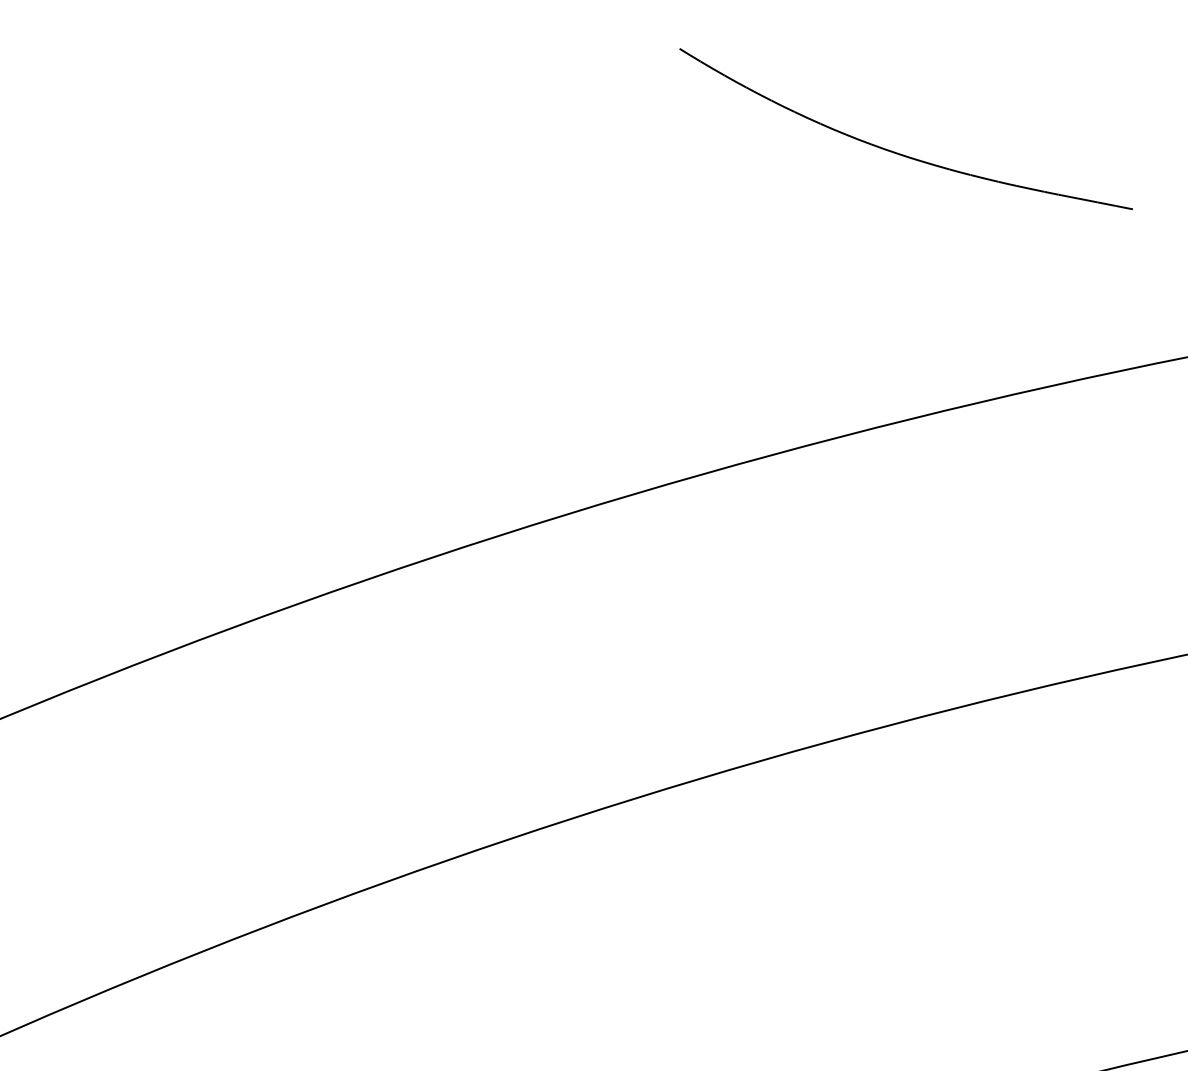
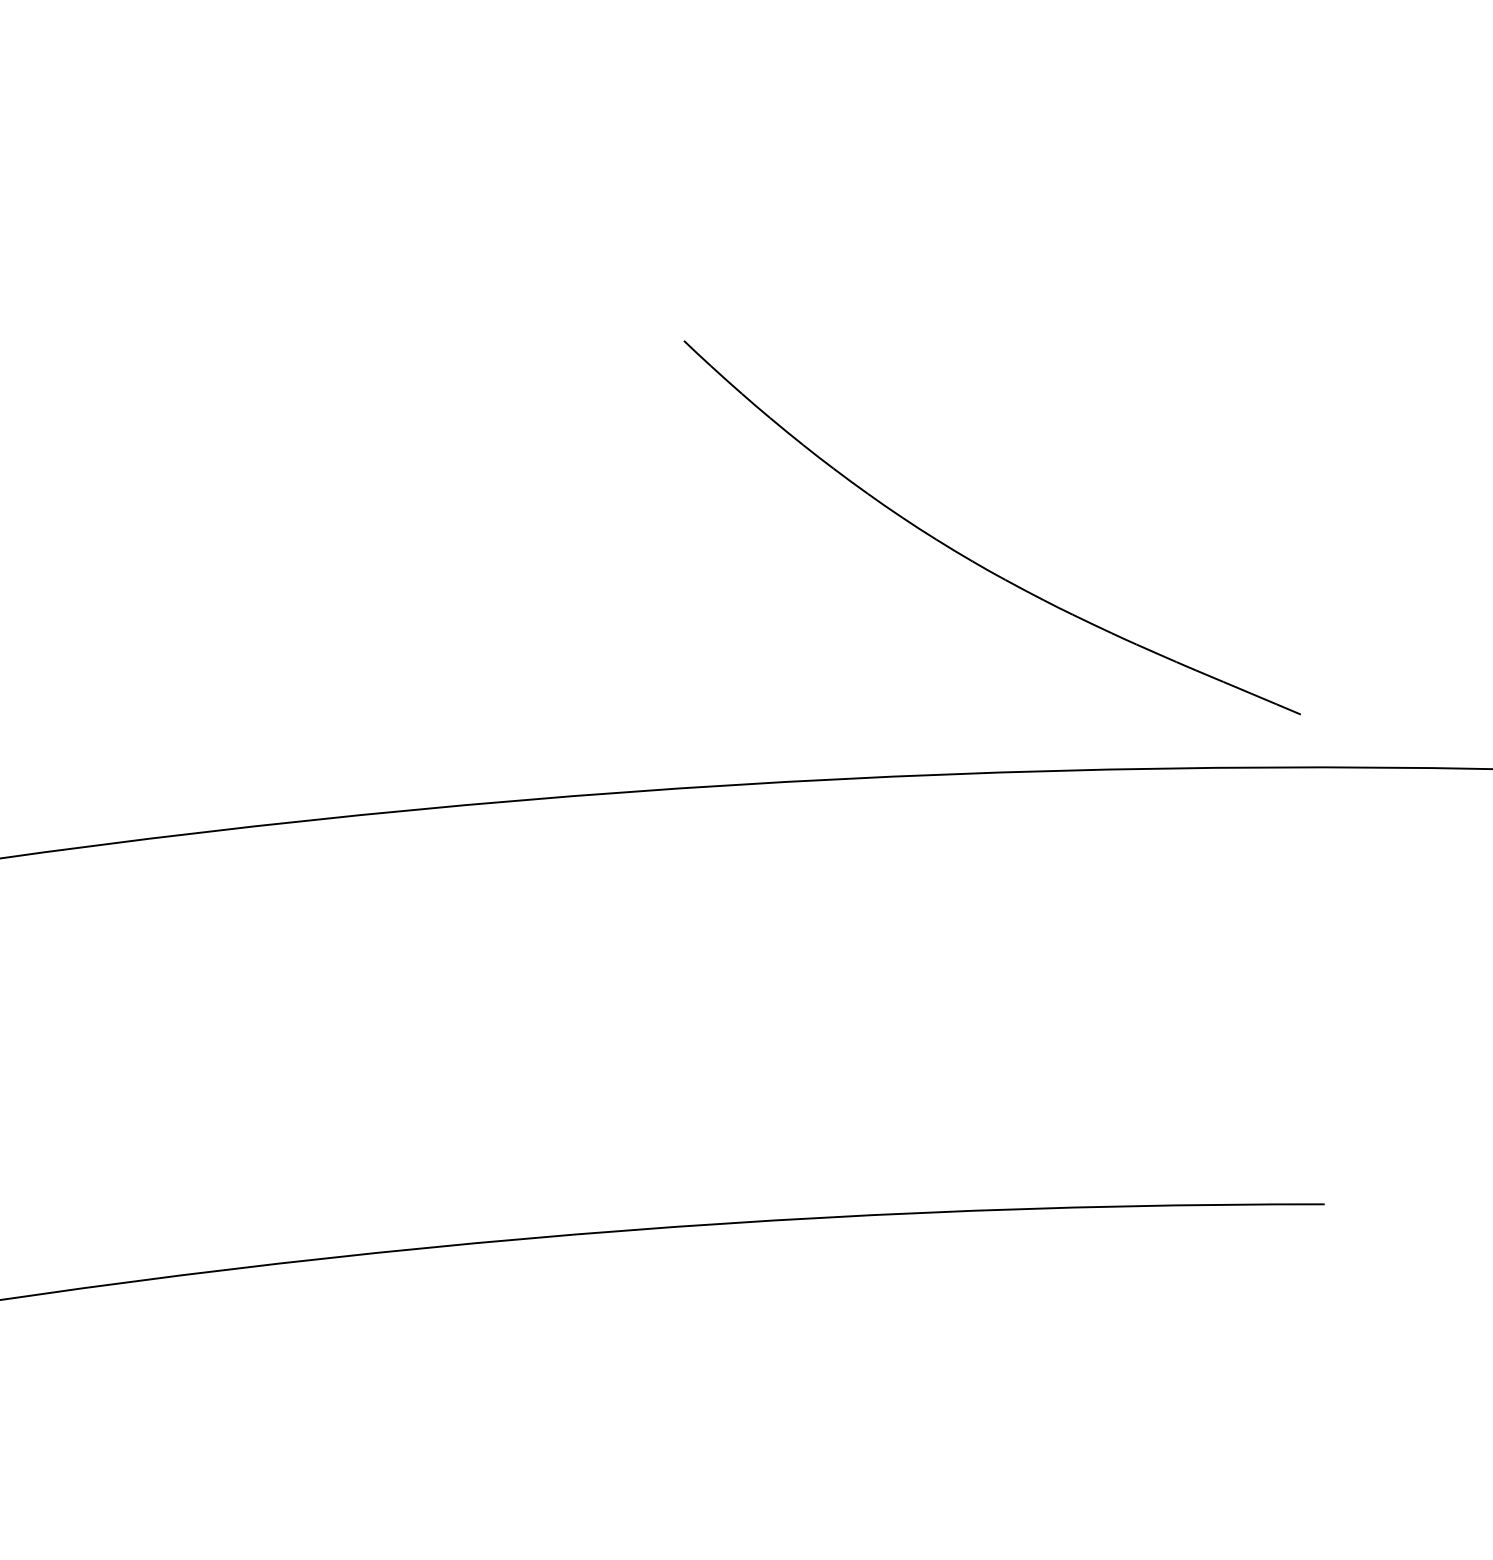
part: (897, 152) -> (972, 559), moved

